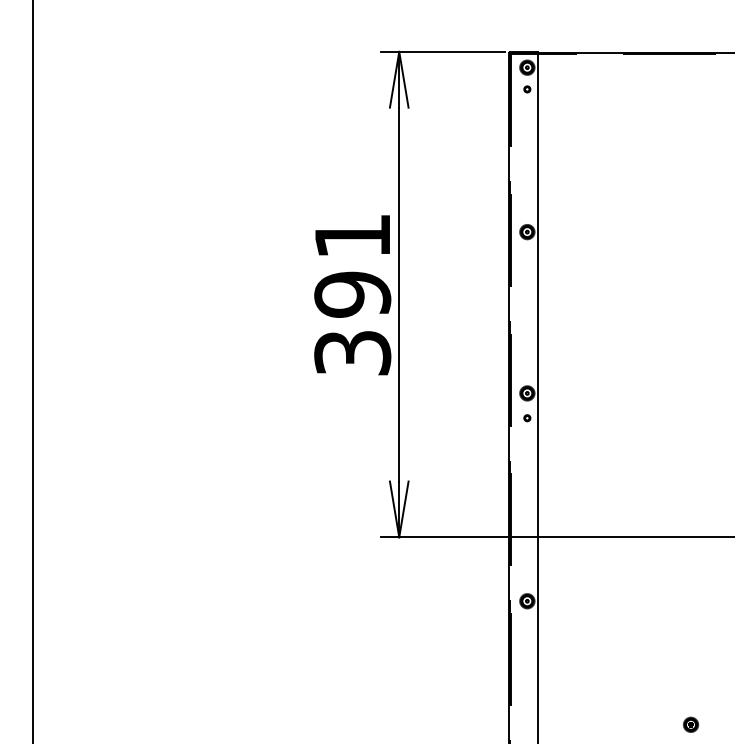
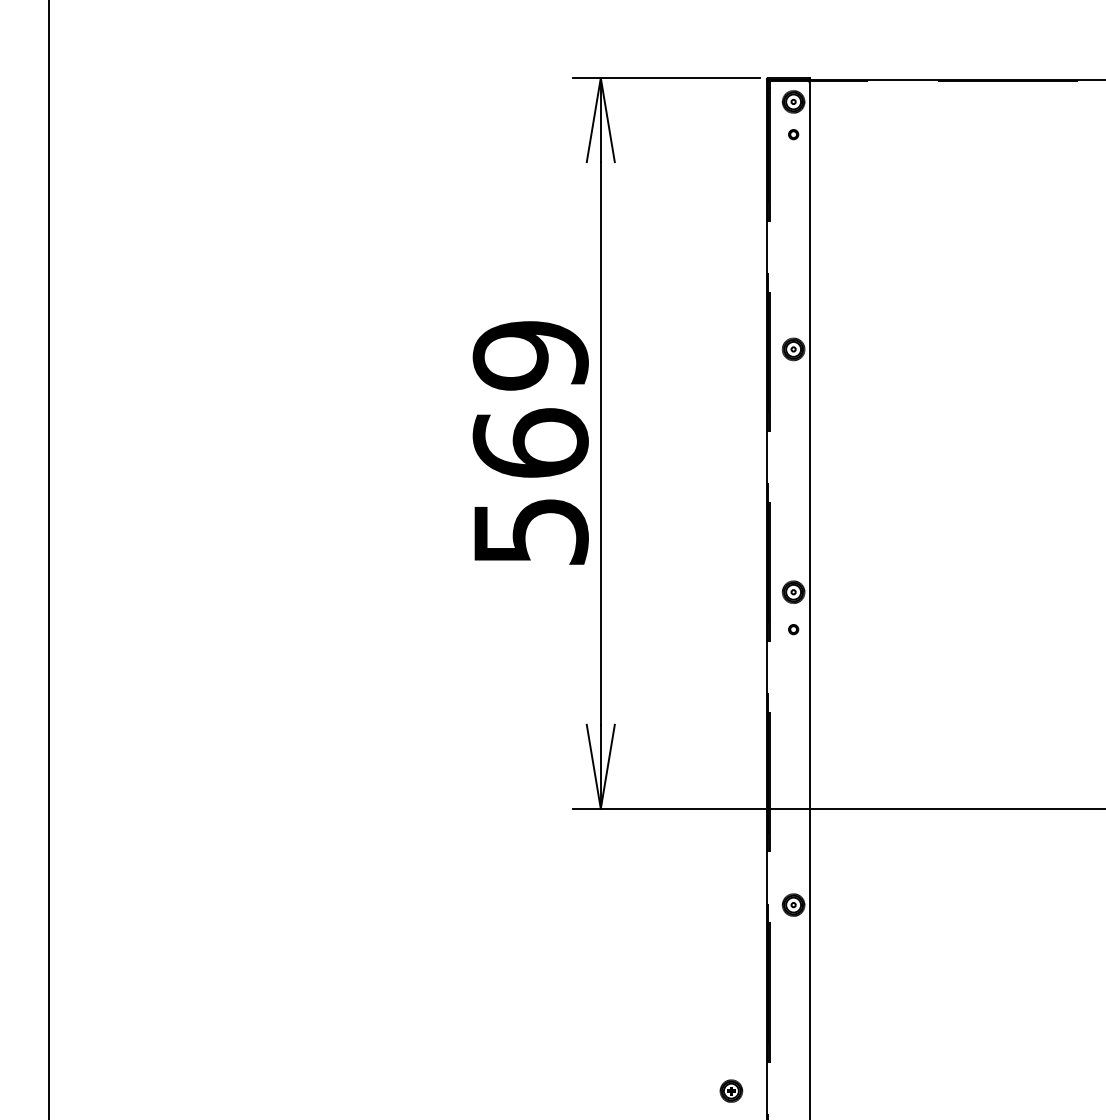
text: (352, 294) -> (530, 443), 391 -> 569
part: (691, 724) -> (732, 1090), moved

